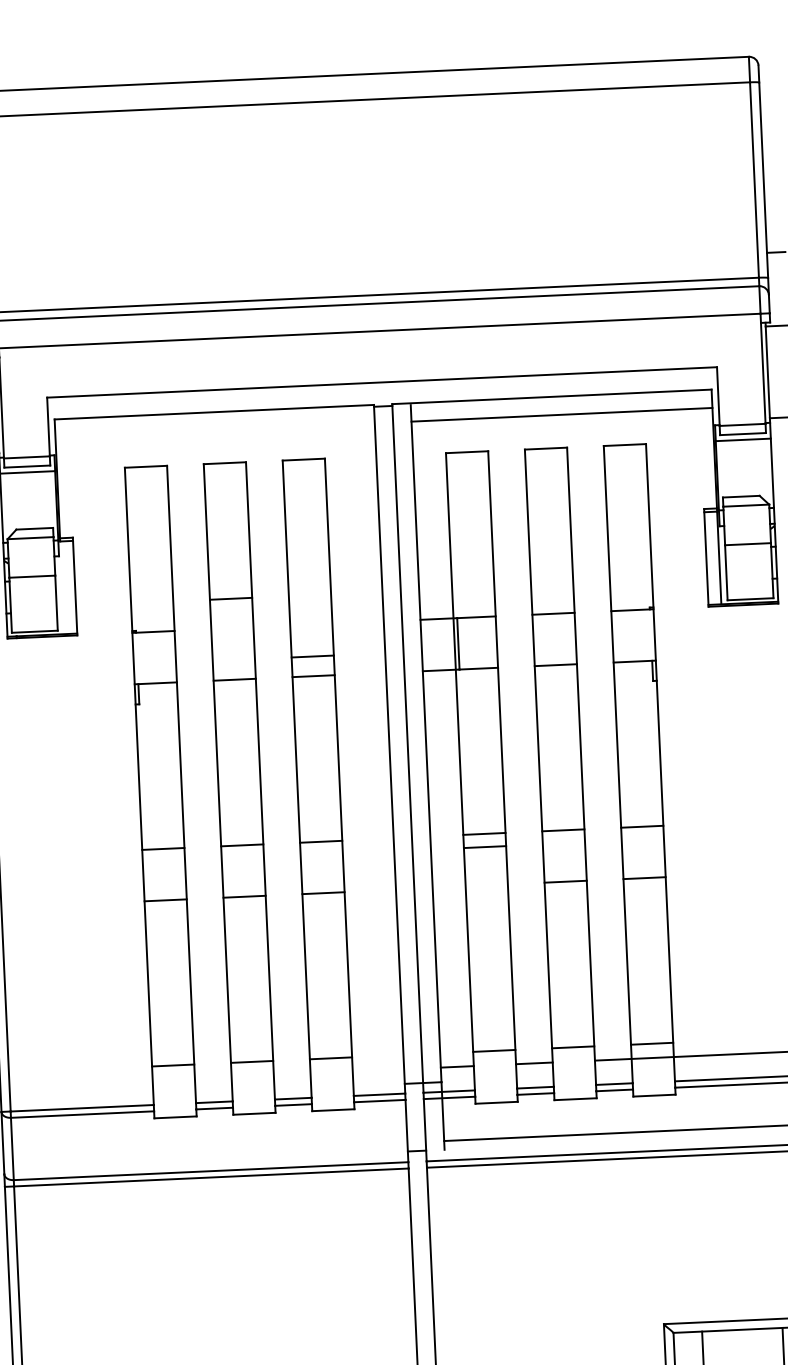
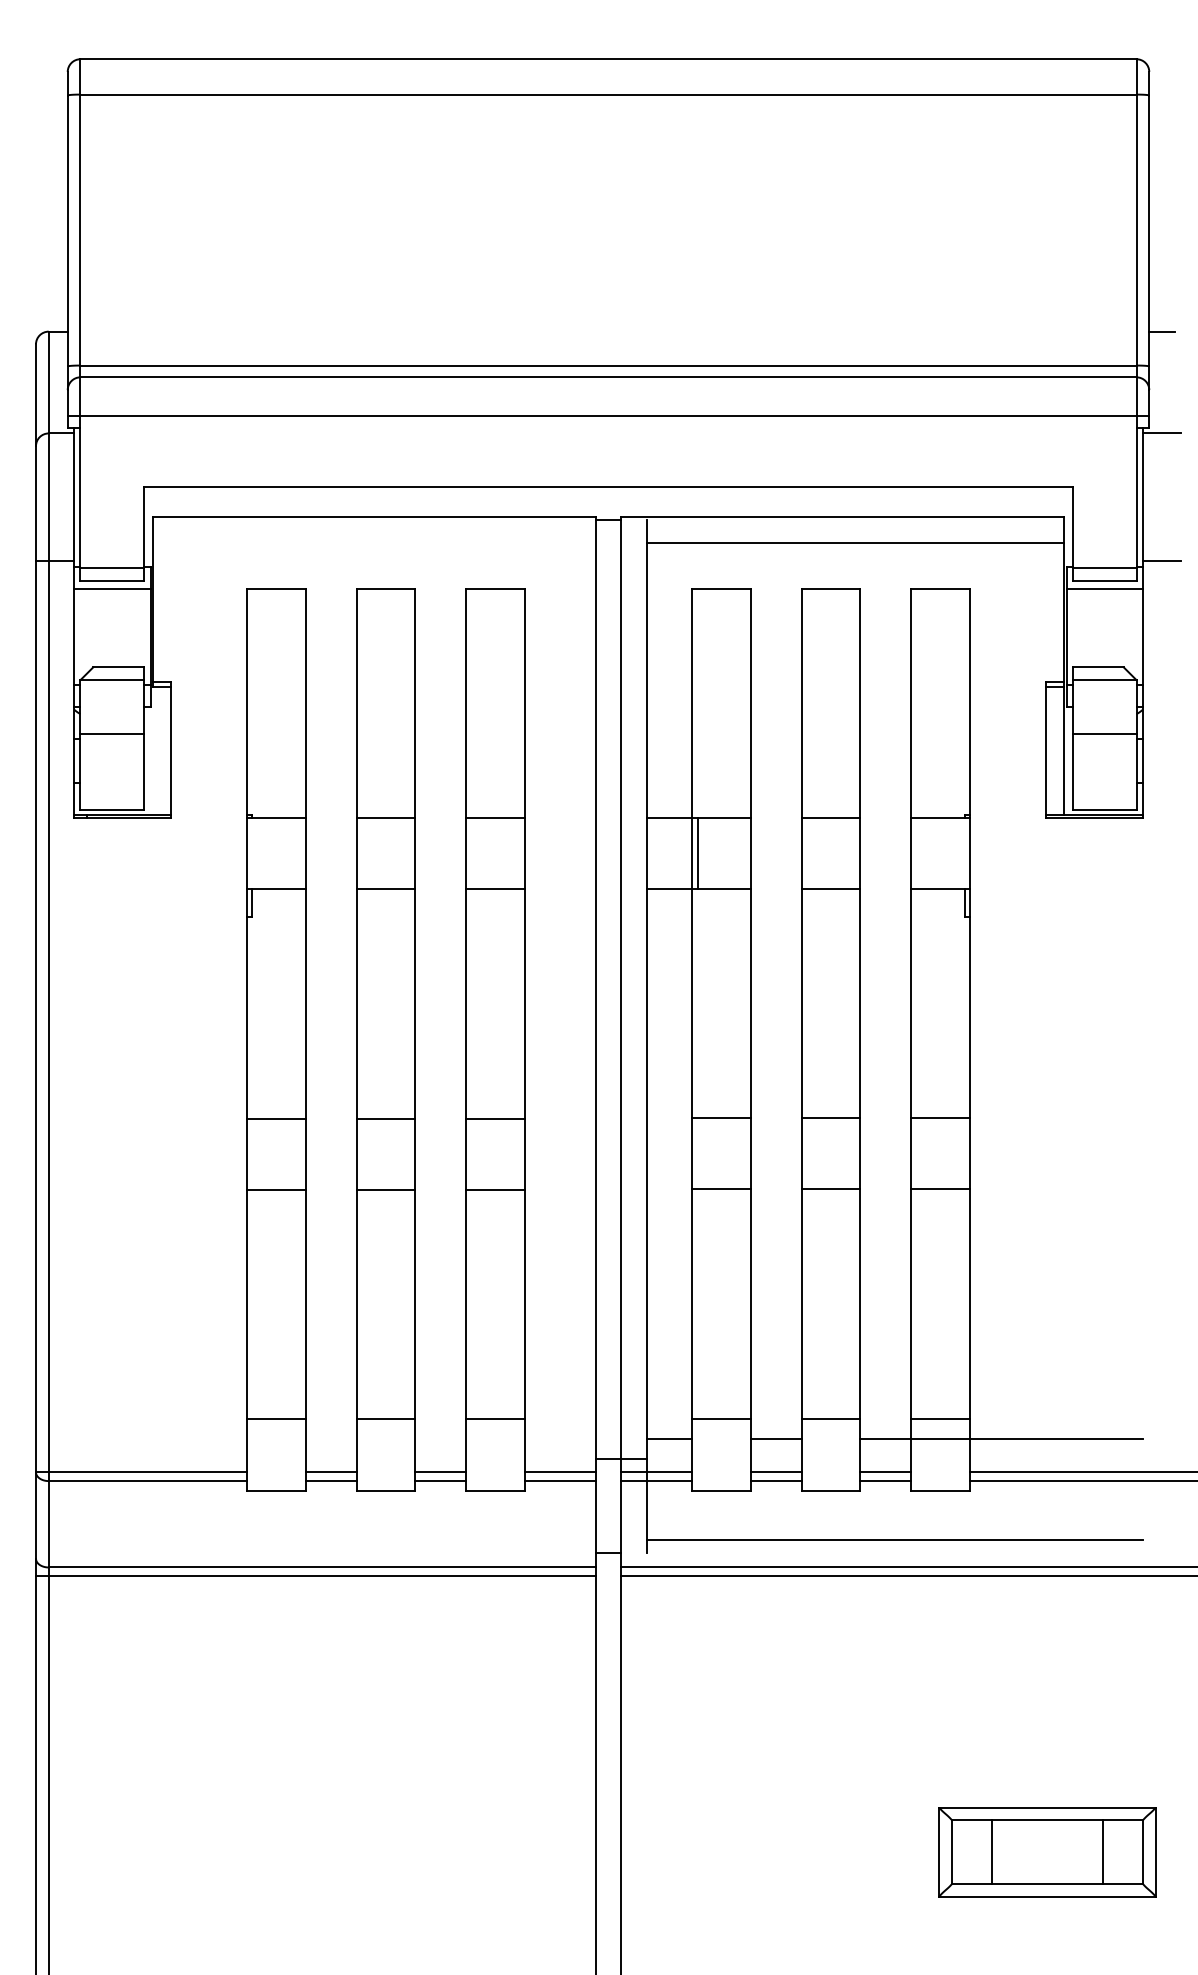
line: (230, 598) -> (385, 817), moved
line: (312, 656) -> (495, 817), moved
line: (484, 847) -> (721, 1189), moved

